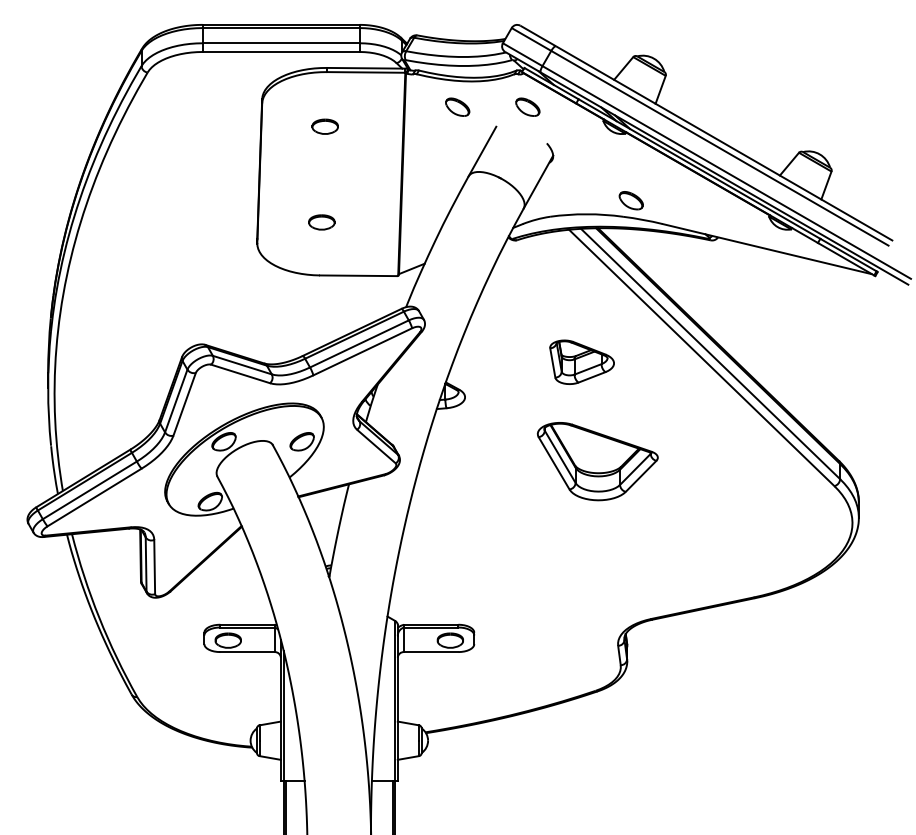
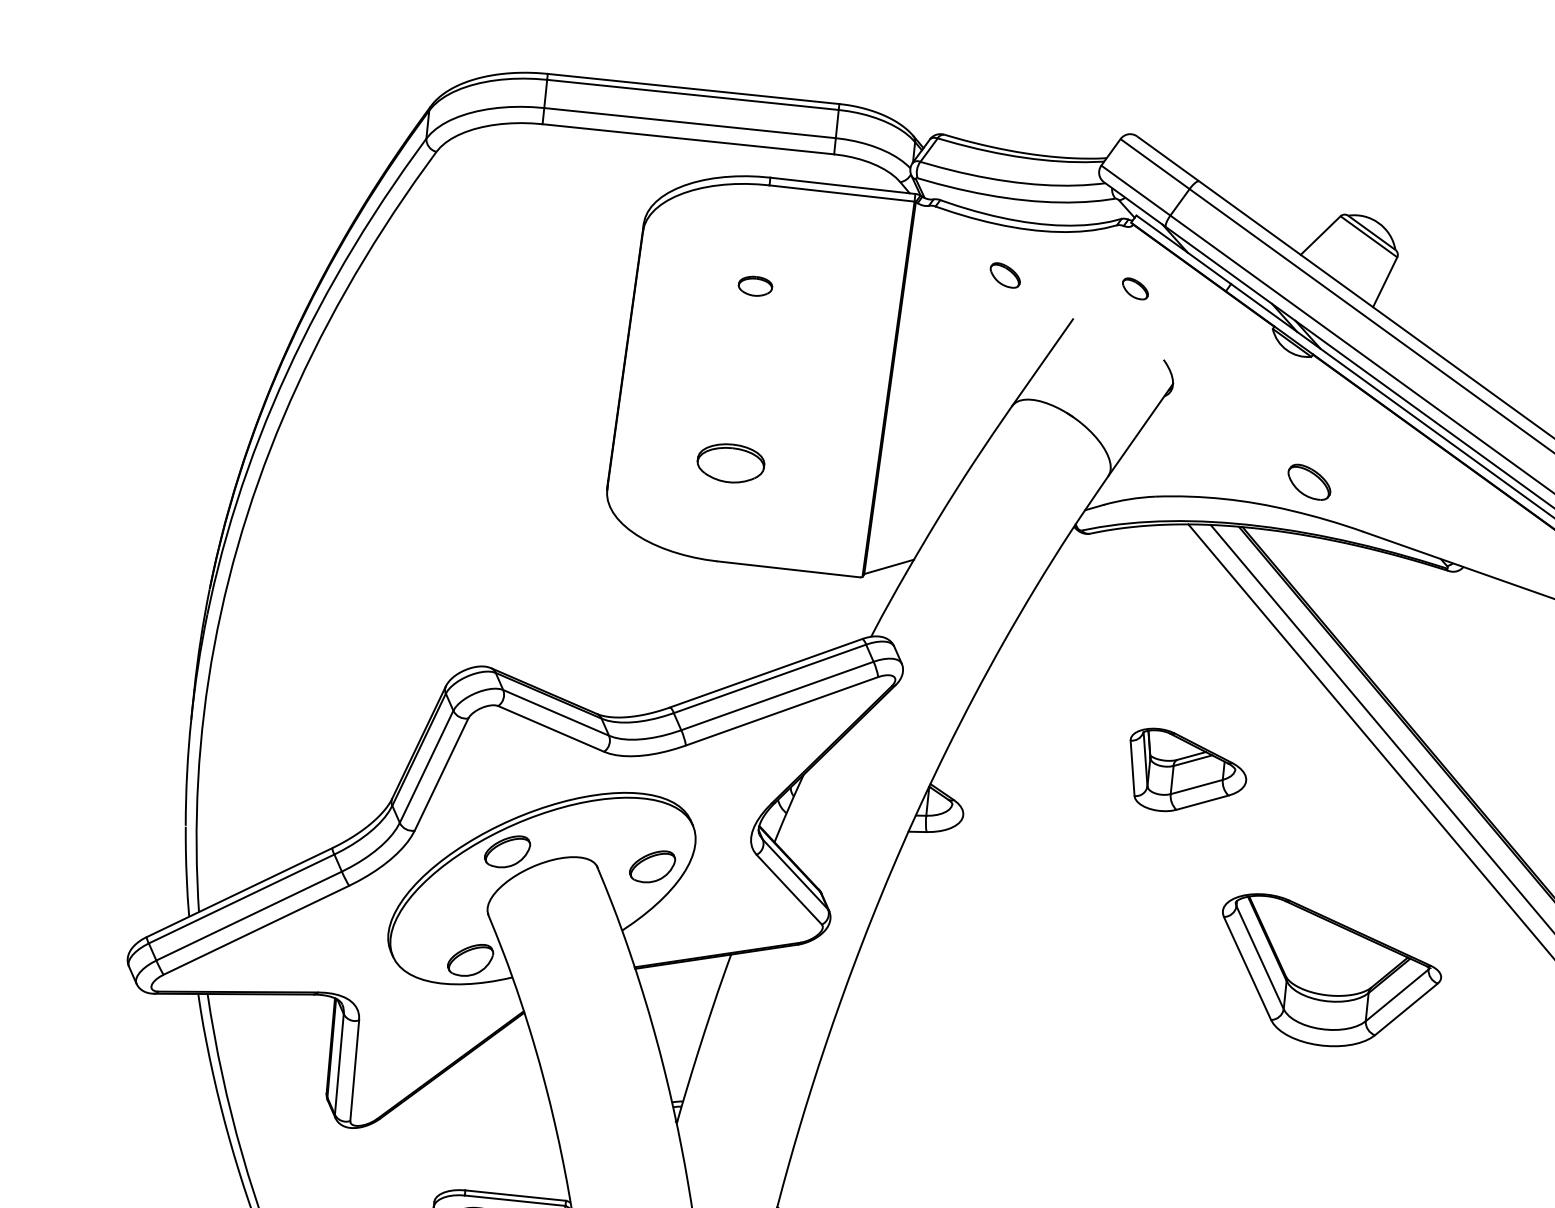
part: (457, 106) -> (1004, 274), size x0.7
part: (527, 106) -> (1134, 287), size x0.6
part: (324, 126) -> (754, 285), size x0.7
part: (321, 222) -> (730, 463), size x1.4
part: (597, 461) -> (1328, 973), moved

